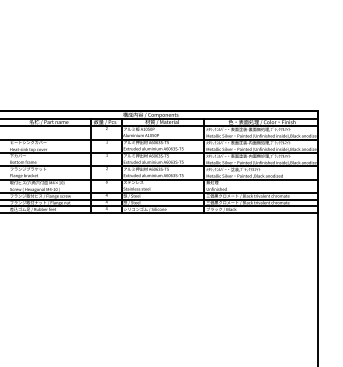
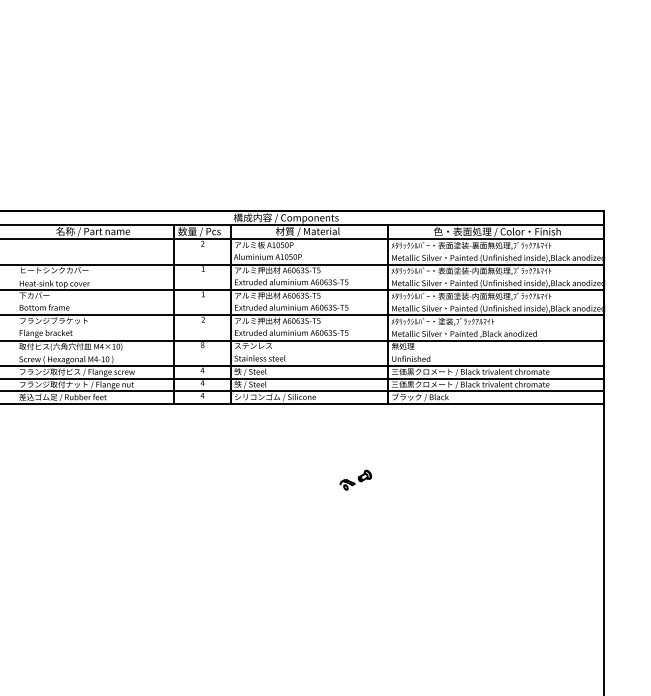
part: (187, 253) -> (355, 480), added

